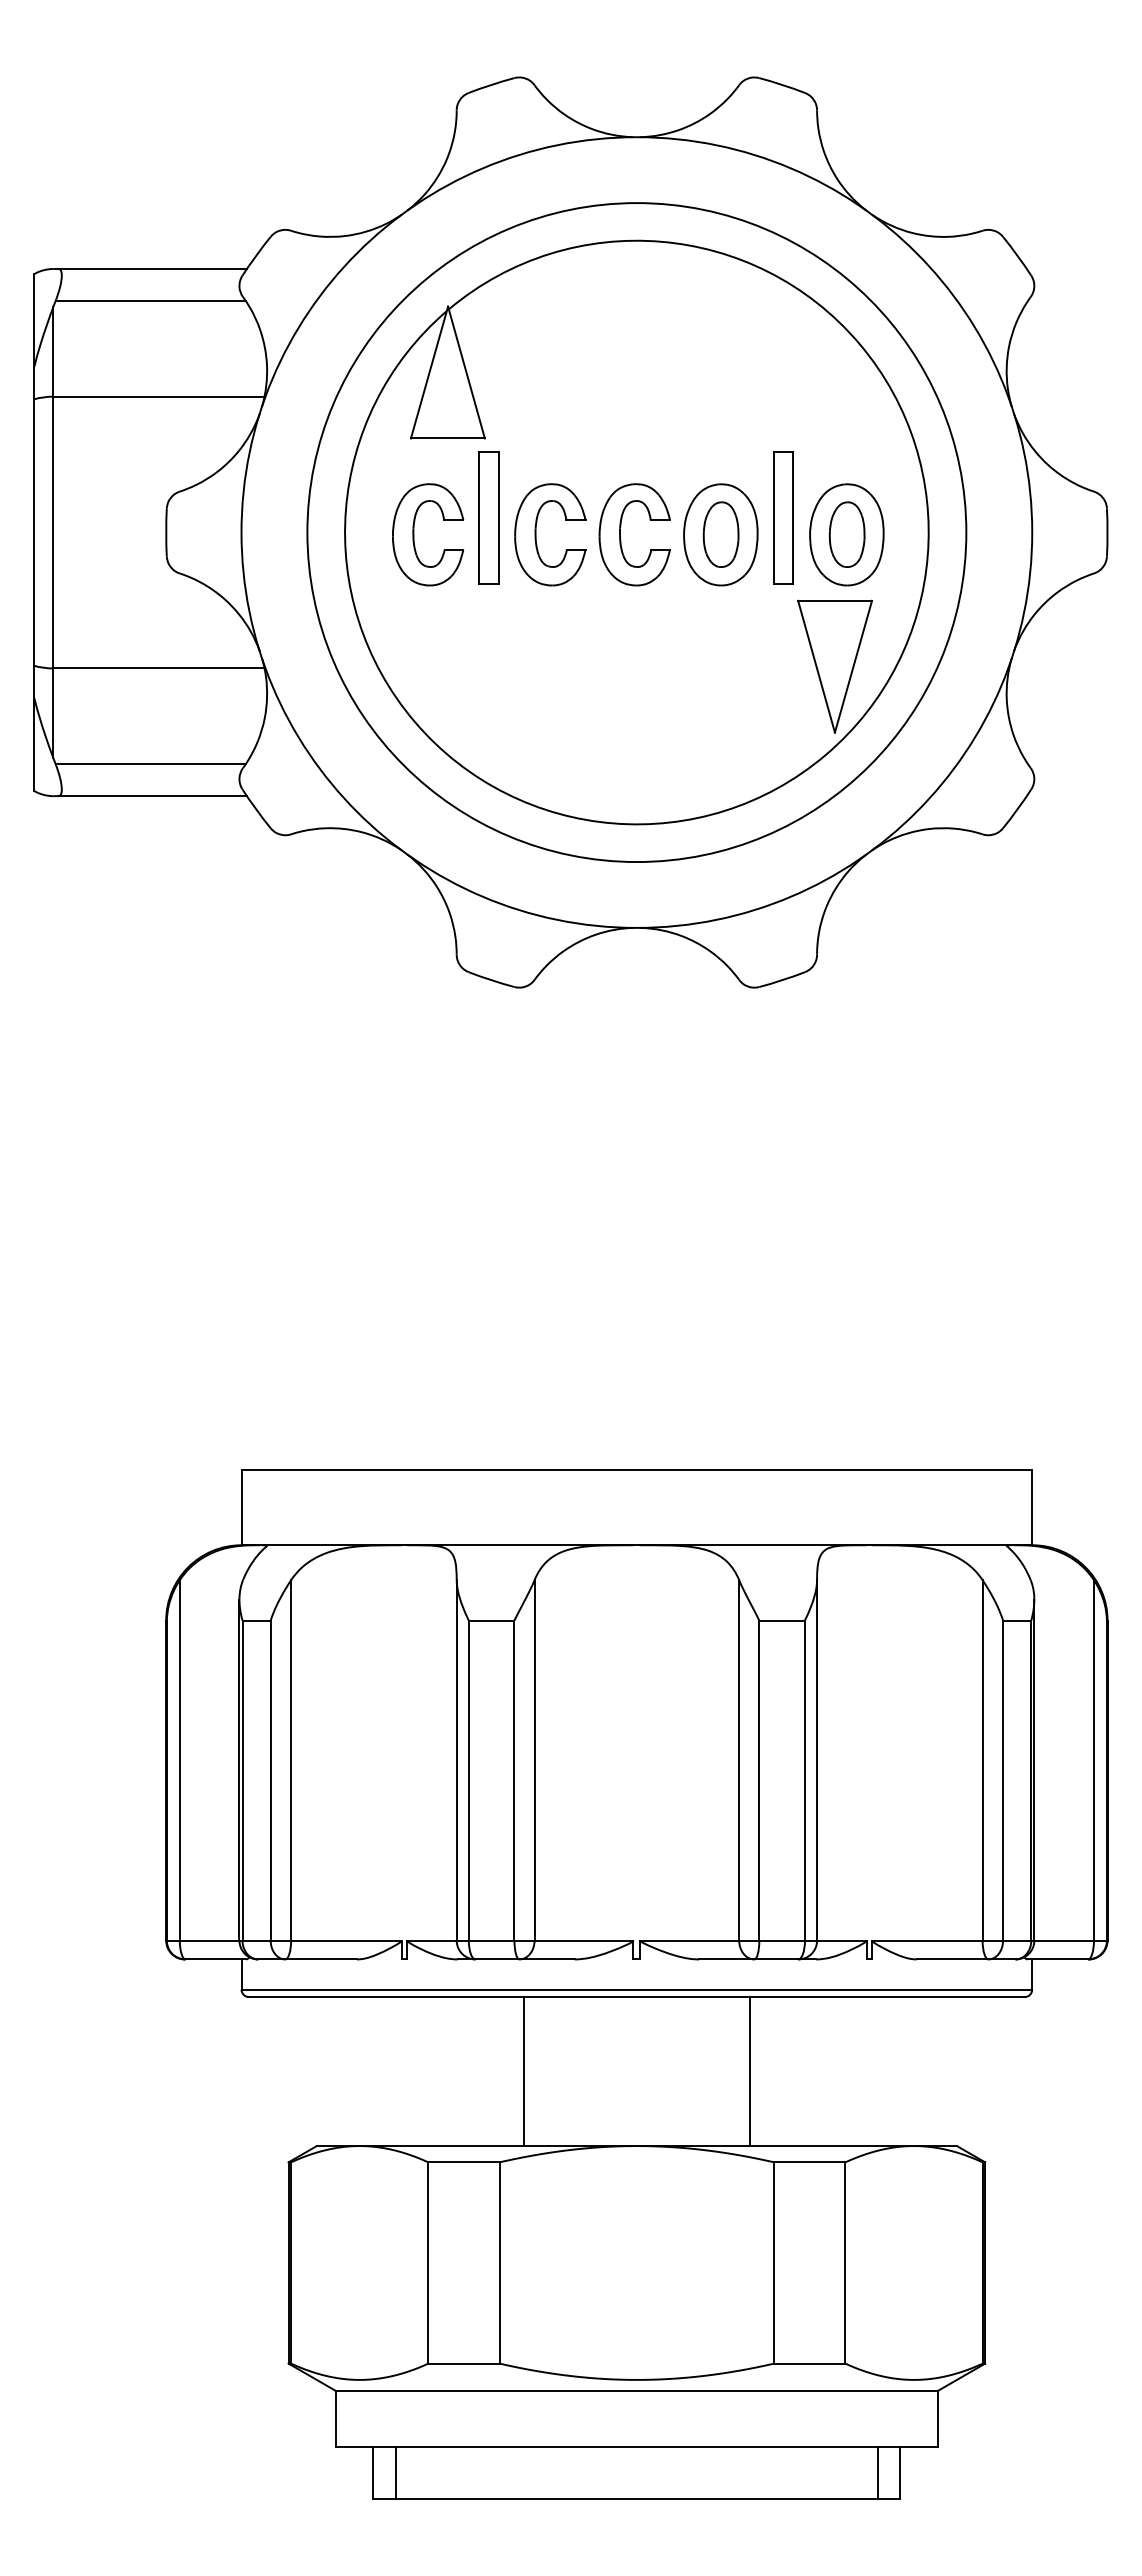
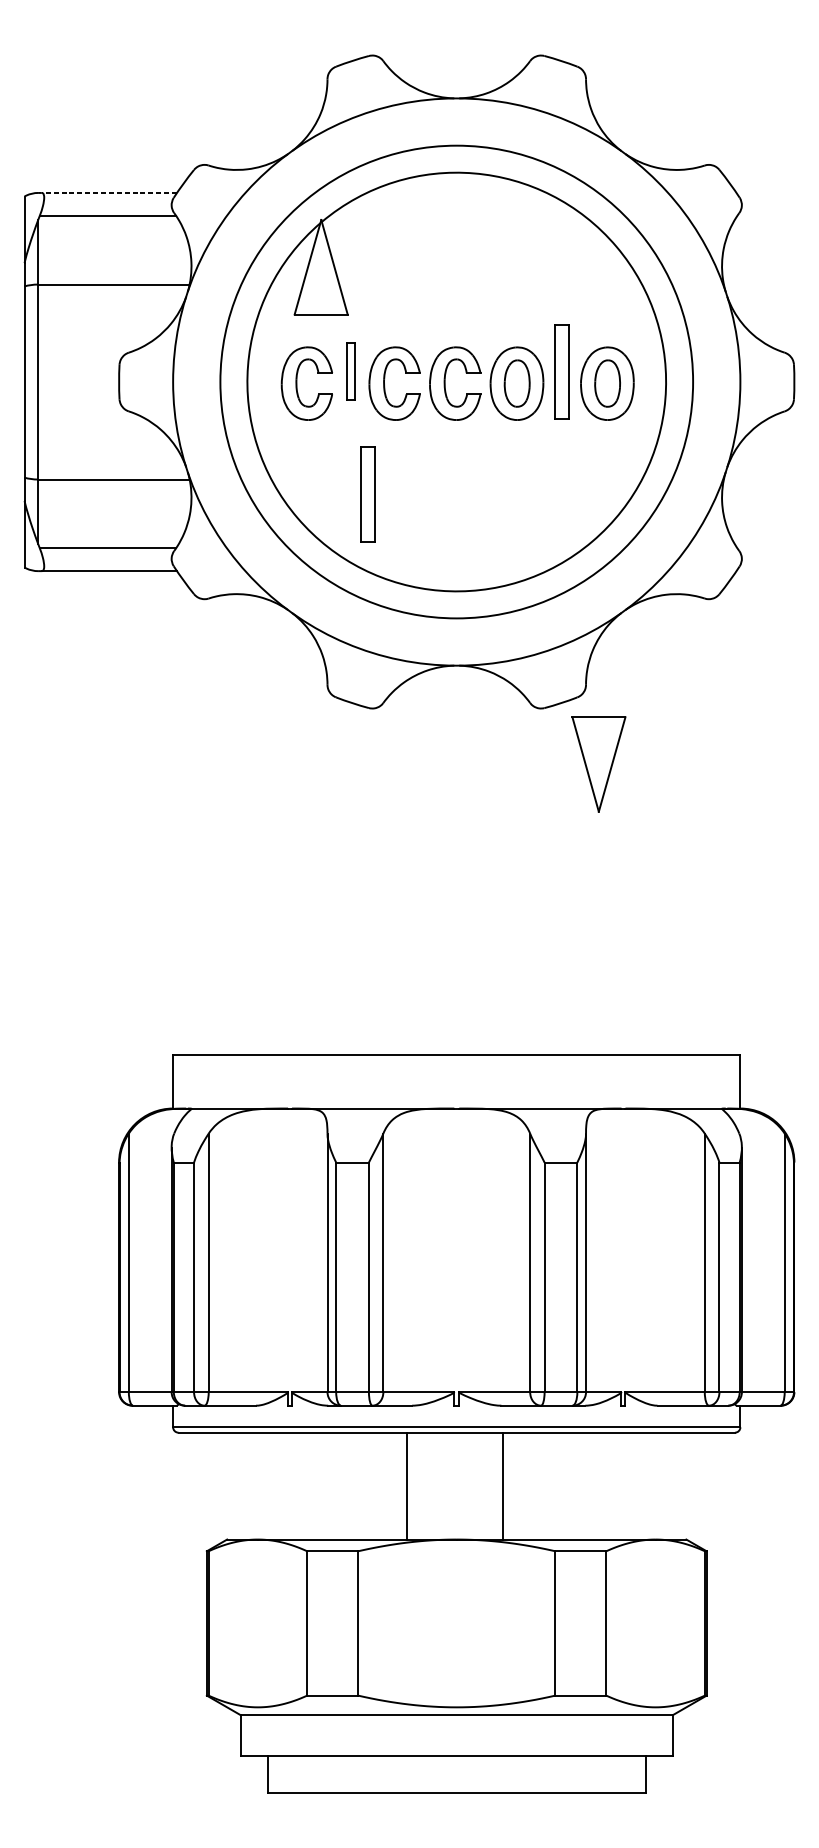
line: (152, 268) -> (109, 192), solid -> dashed
part: (488, 517) -> (350, 371), size x0.6
part: (834, 666) -> (598, 764), moved
part: (512, 688) -> (367, 493), added
line: (523, 2071) -> (406, 1486), moved
line: (749, 2071) -> (503, 1486), moved
line: (395, 2472) -> (283, 1773), removed
line: (877, 2472) -> (629, 1773), removed

